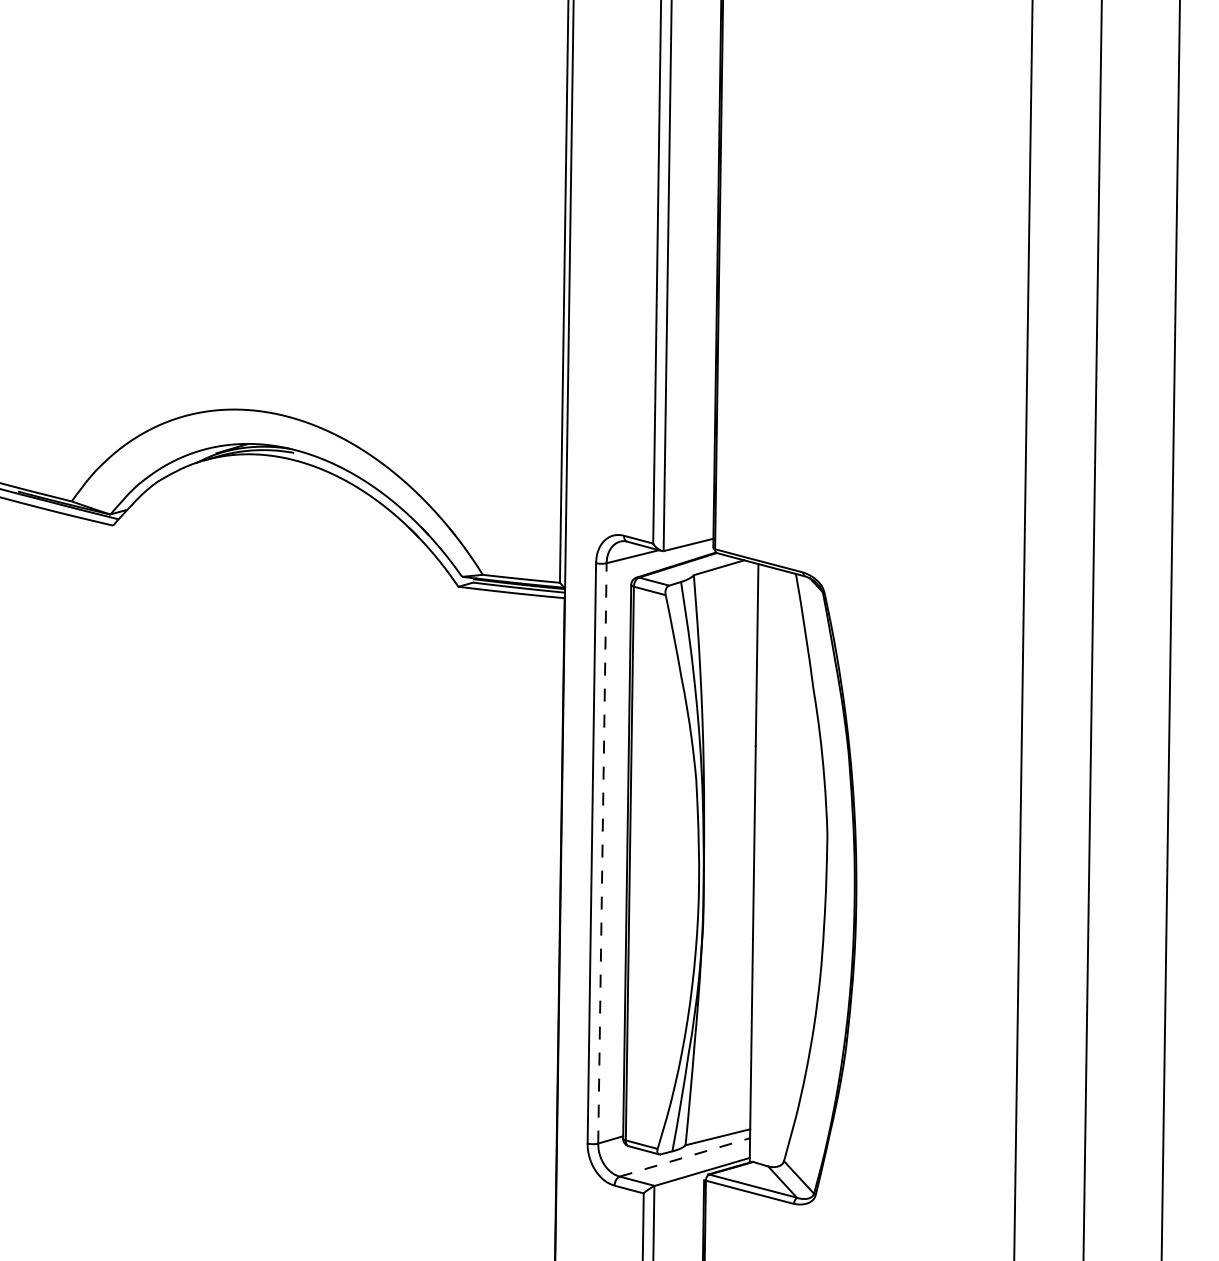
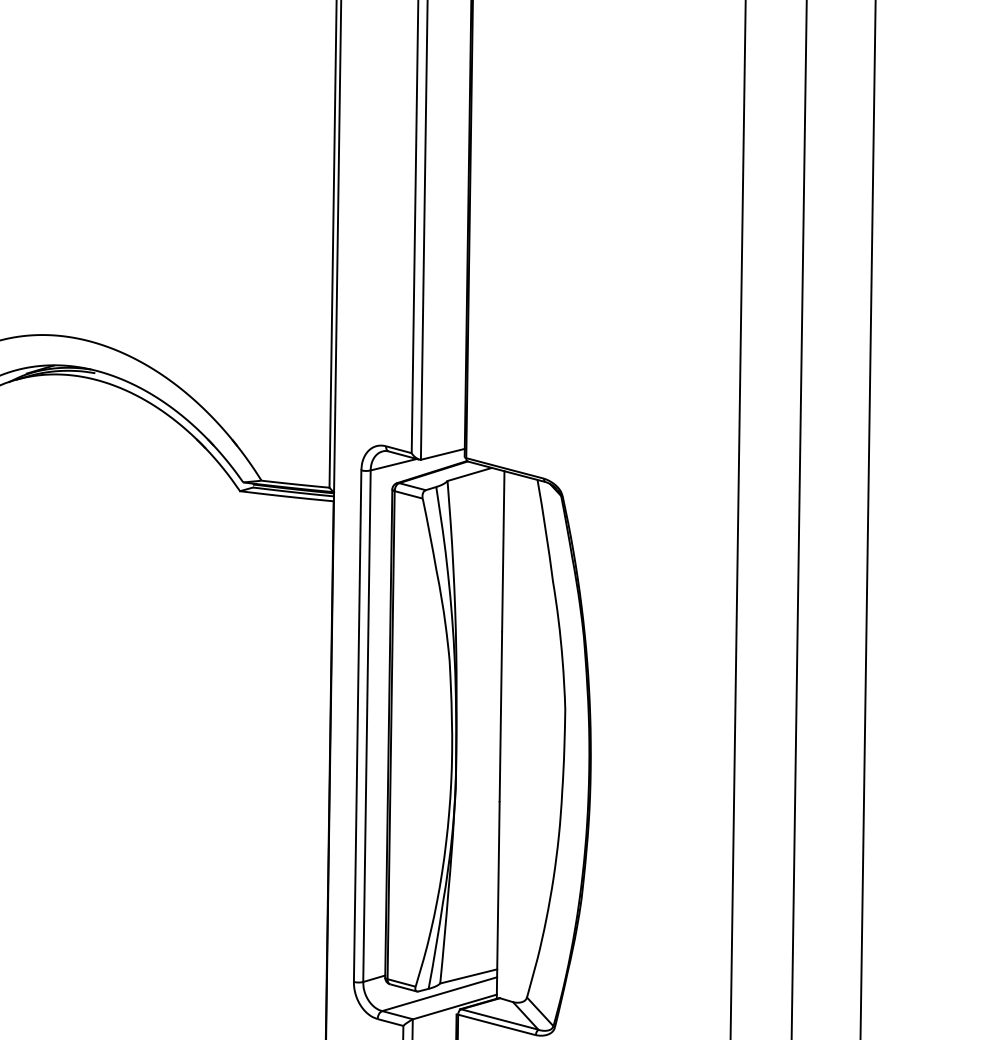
line: (602, 852) -> (367, 725), dashed -> solid
line: (684, 1157) -> (439, 994), dashed -> solid

